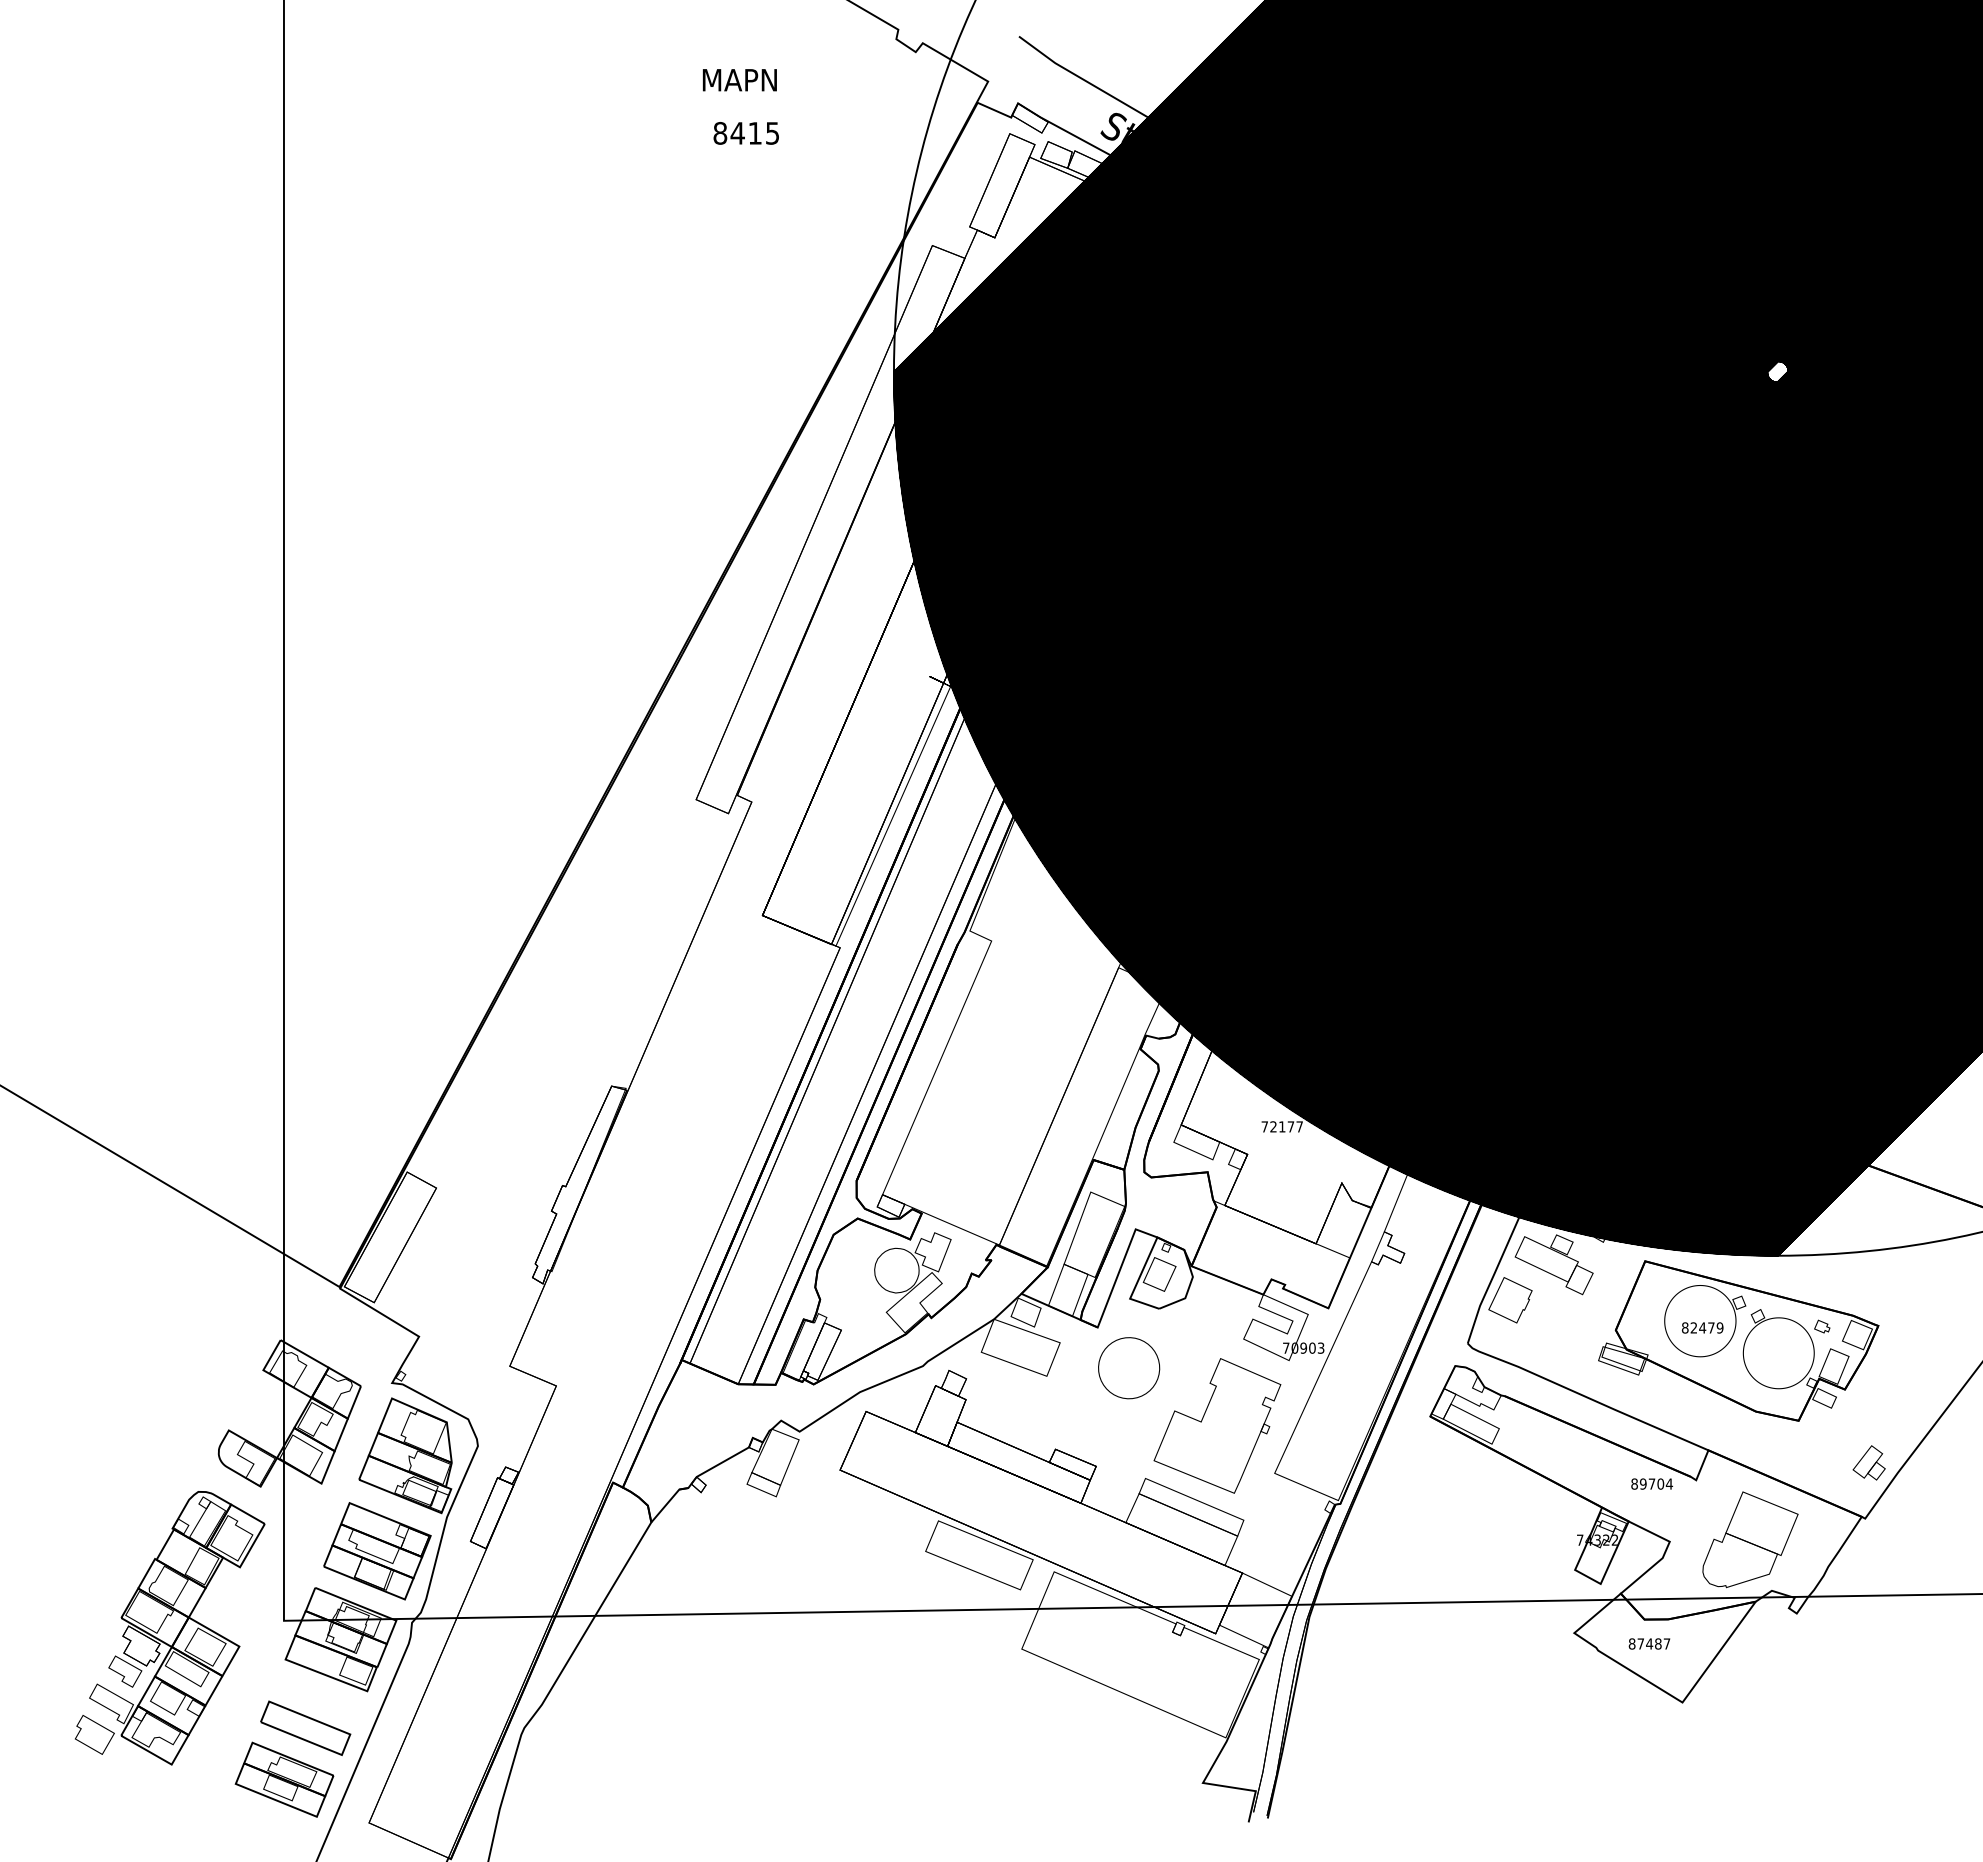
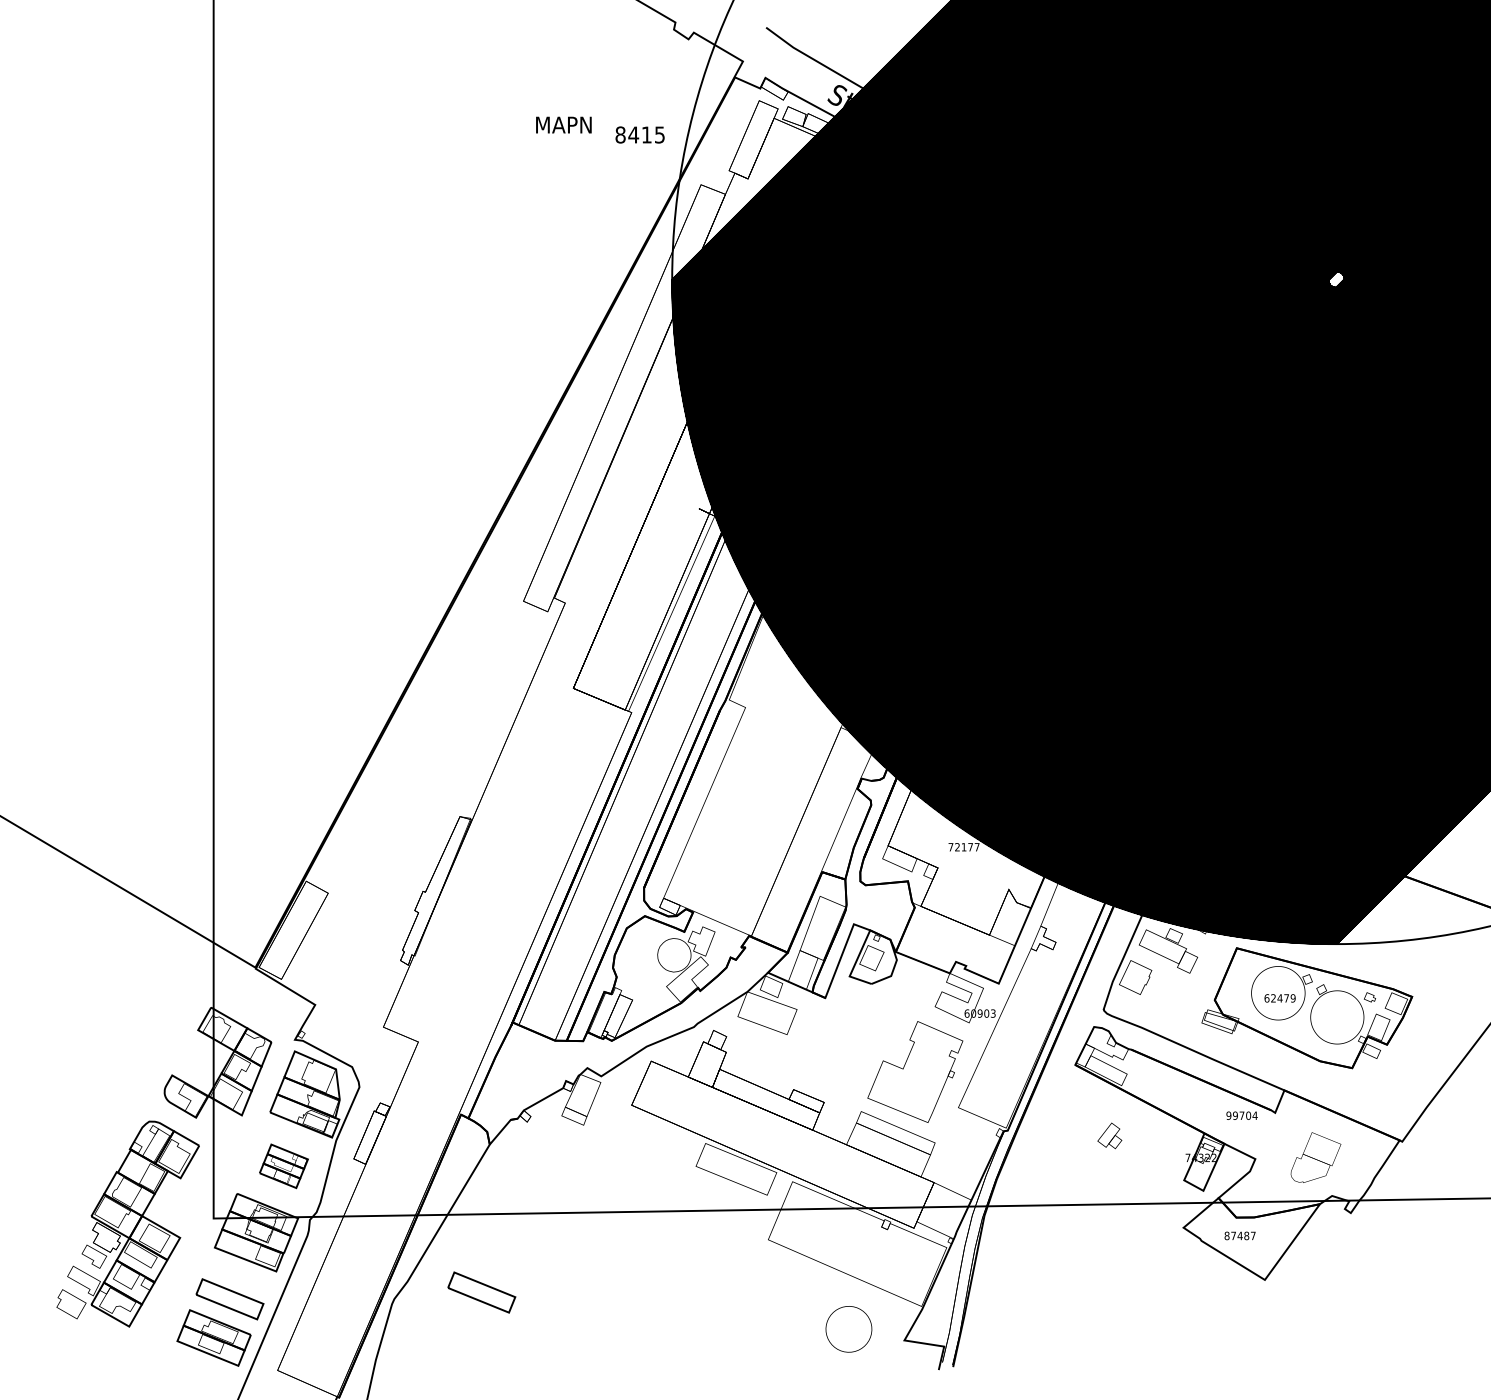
text: (739, 80) -> (563, 125), moved
text: (745, 133) -> (639, 135), moved
text: (1684, 1327) -> (1266, 998), 82479 -> 62479
text: (1286, 1347) -> (967, 1013), 70903 -> 60903
part: (1129, 1368) -> (849, 1329), moved
part: (1868, 1462) -> (1109, 1135), moved
text: (1634, 1483) -> (1228, 1115), 89704 -> 99704
part: (1750, 1539) -> (1316, 1157), size x0.7
part: (377, 1551) -> (283, 1166), size x0.6
part: (640, 1718) -> (481, 1291), added

